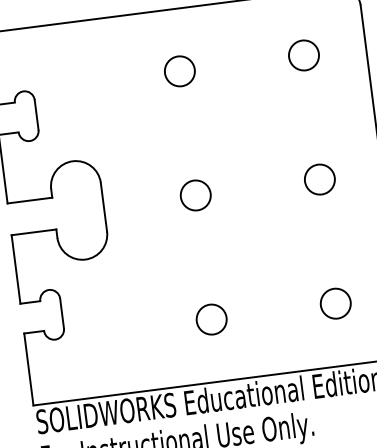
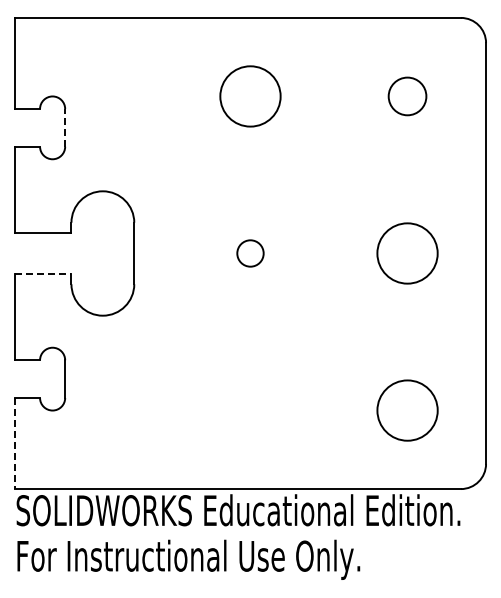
circle: (179, 71) -> (250, 96), size x1.6
line: (36, 114) -> (65, 127), solid -> dashed
circle: (319, 179) -> (407, 253), size x1.6
circle: (195, 195) -> (250, 253), size x0.7
line: (34, 232) -> (43, 273), solid -> dashed
circle: (335, 303) -> (407, 410), size x1.6
circle: (211, 319) -> (250, 410), removed
line: (28, 369) -> (14, 443), solid -> dashed

